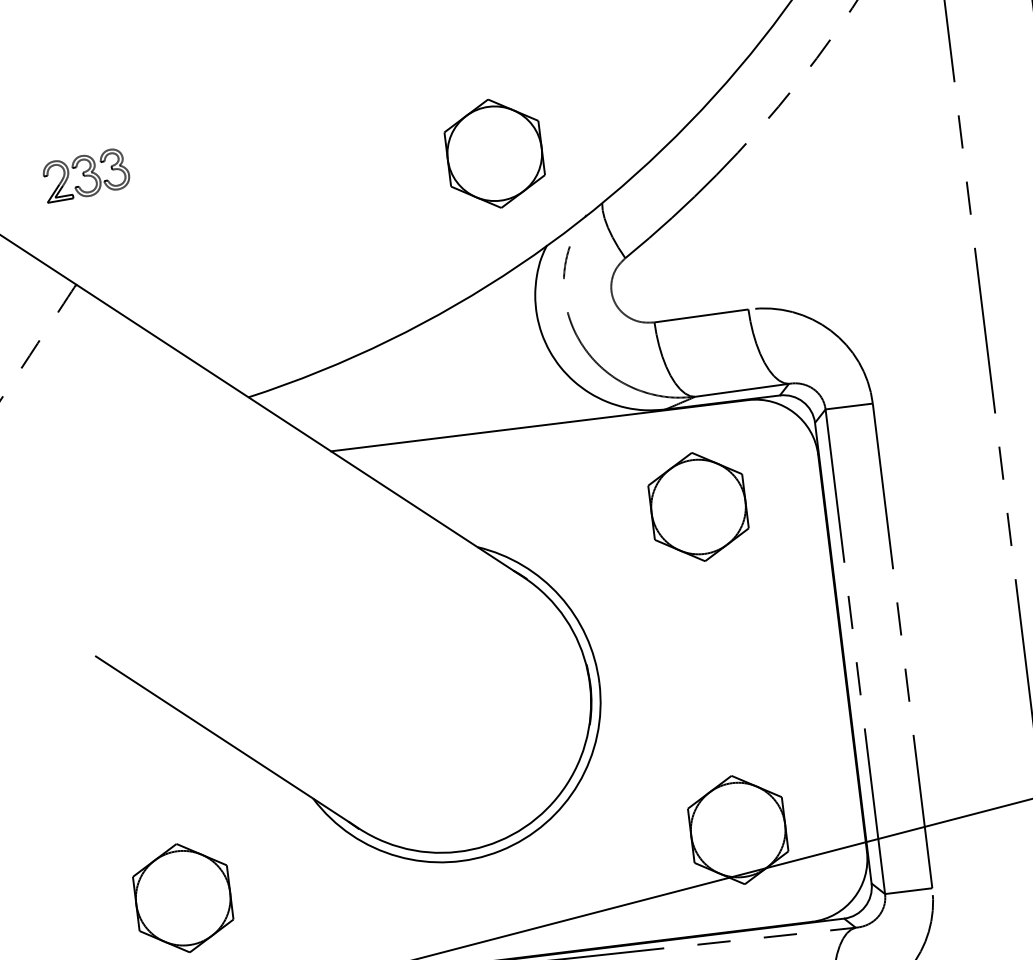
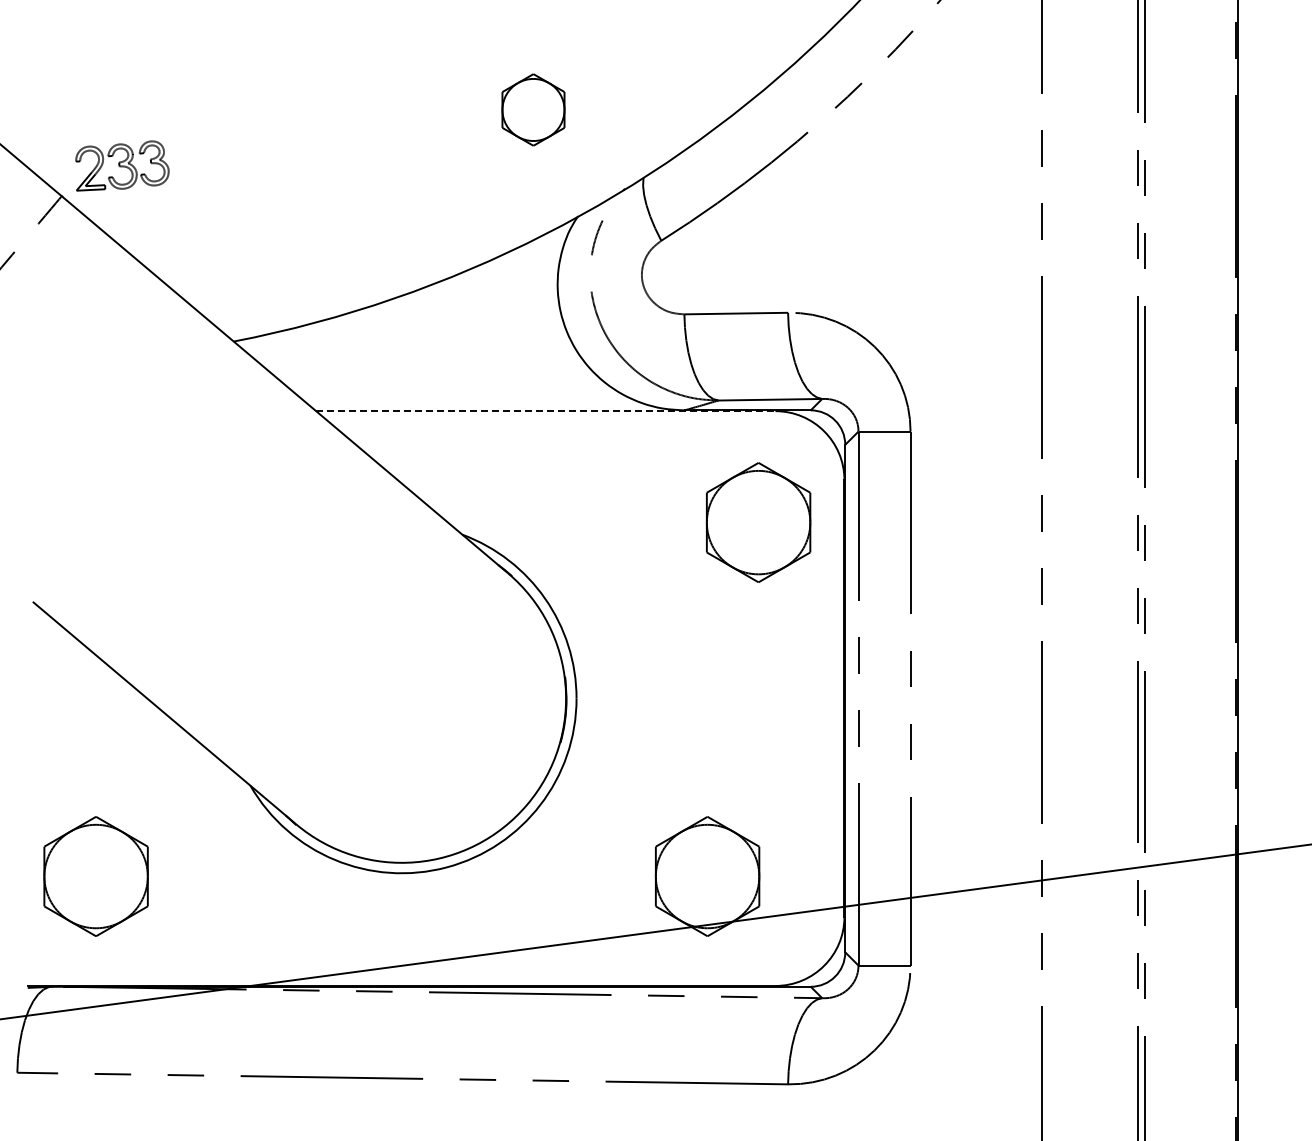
part: (494, 153) -> (533, 109), size x0.6
part: (86, 174) -> (122, 165), moved
line: (539, 426) -> (545, 411), solid -> dashed
part: (698, 506) -> (758, 522), moved

